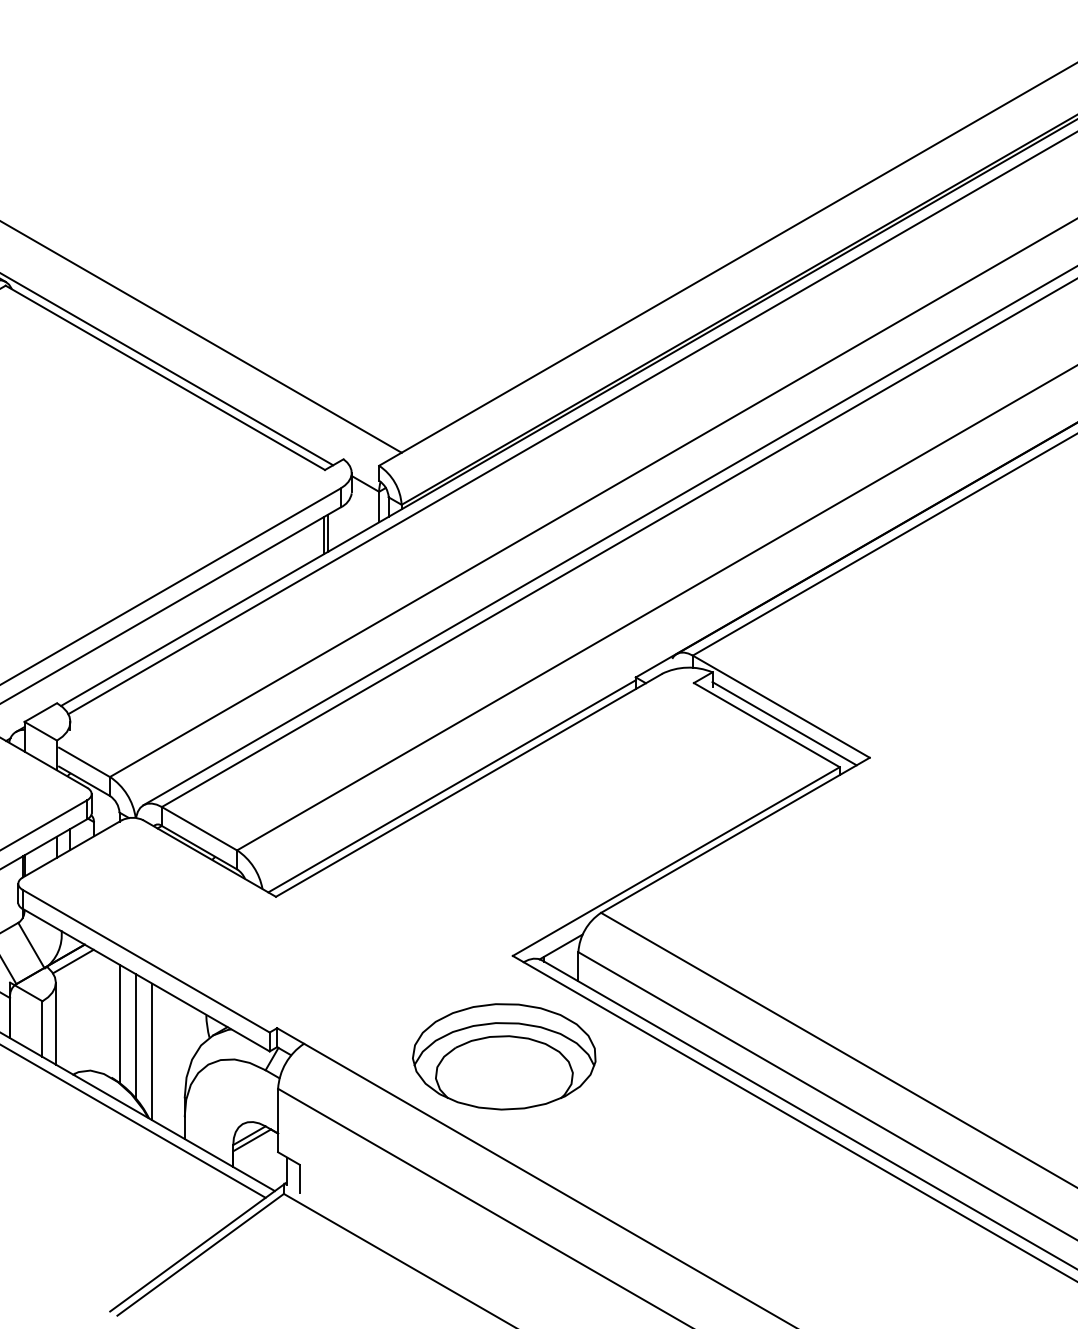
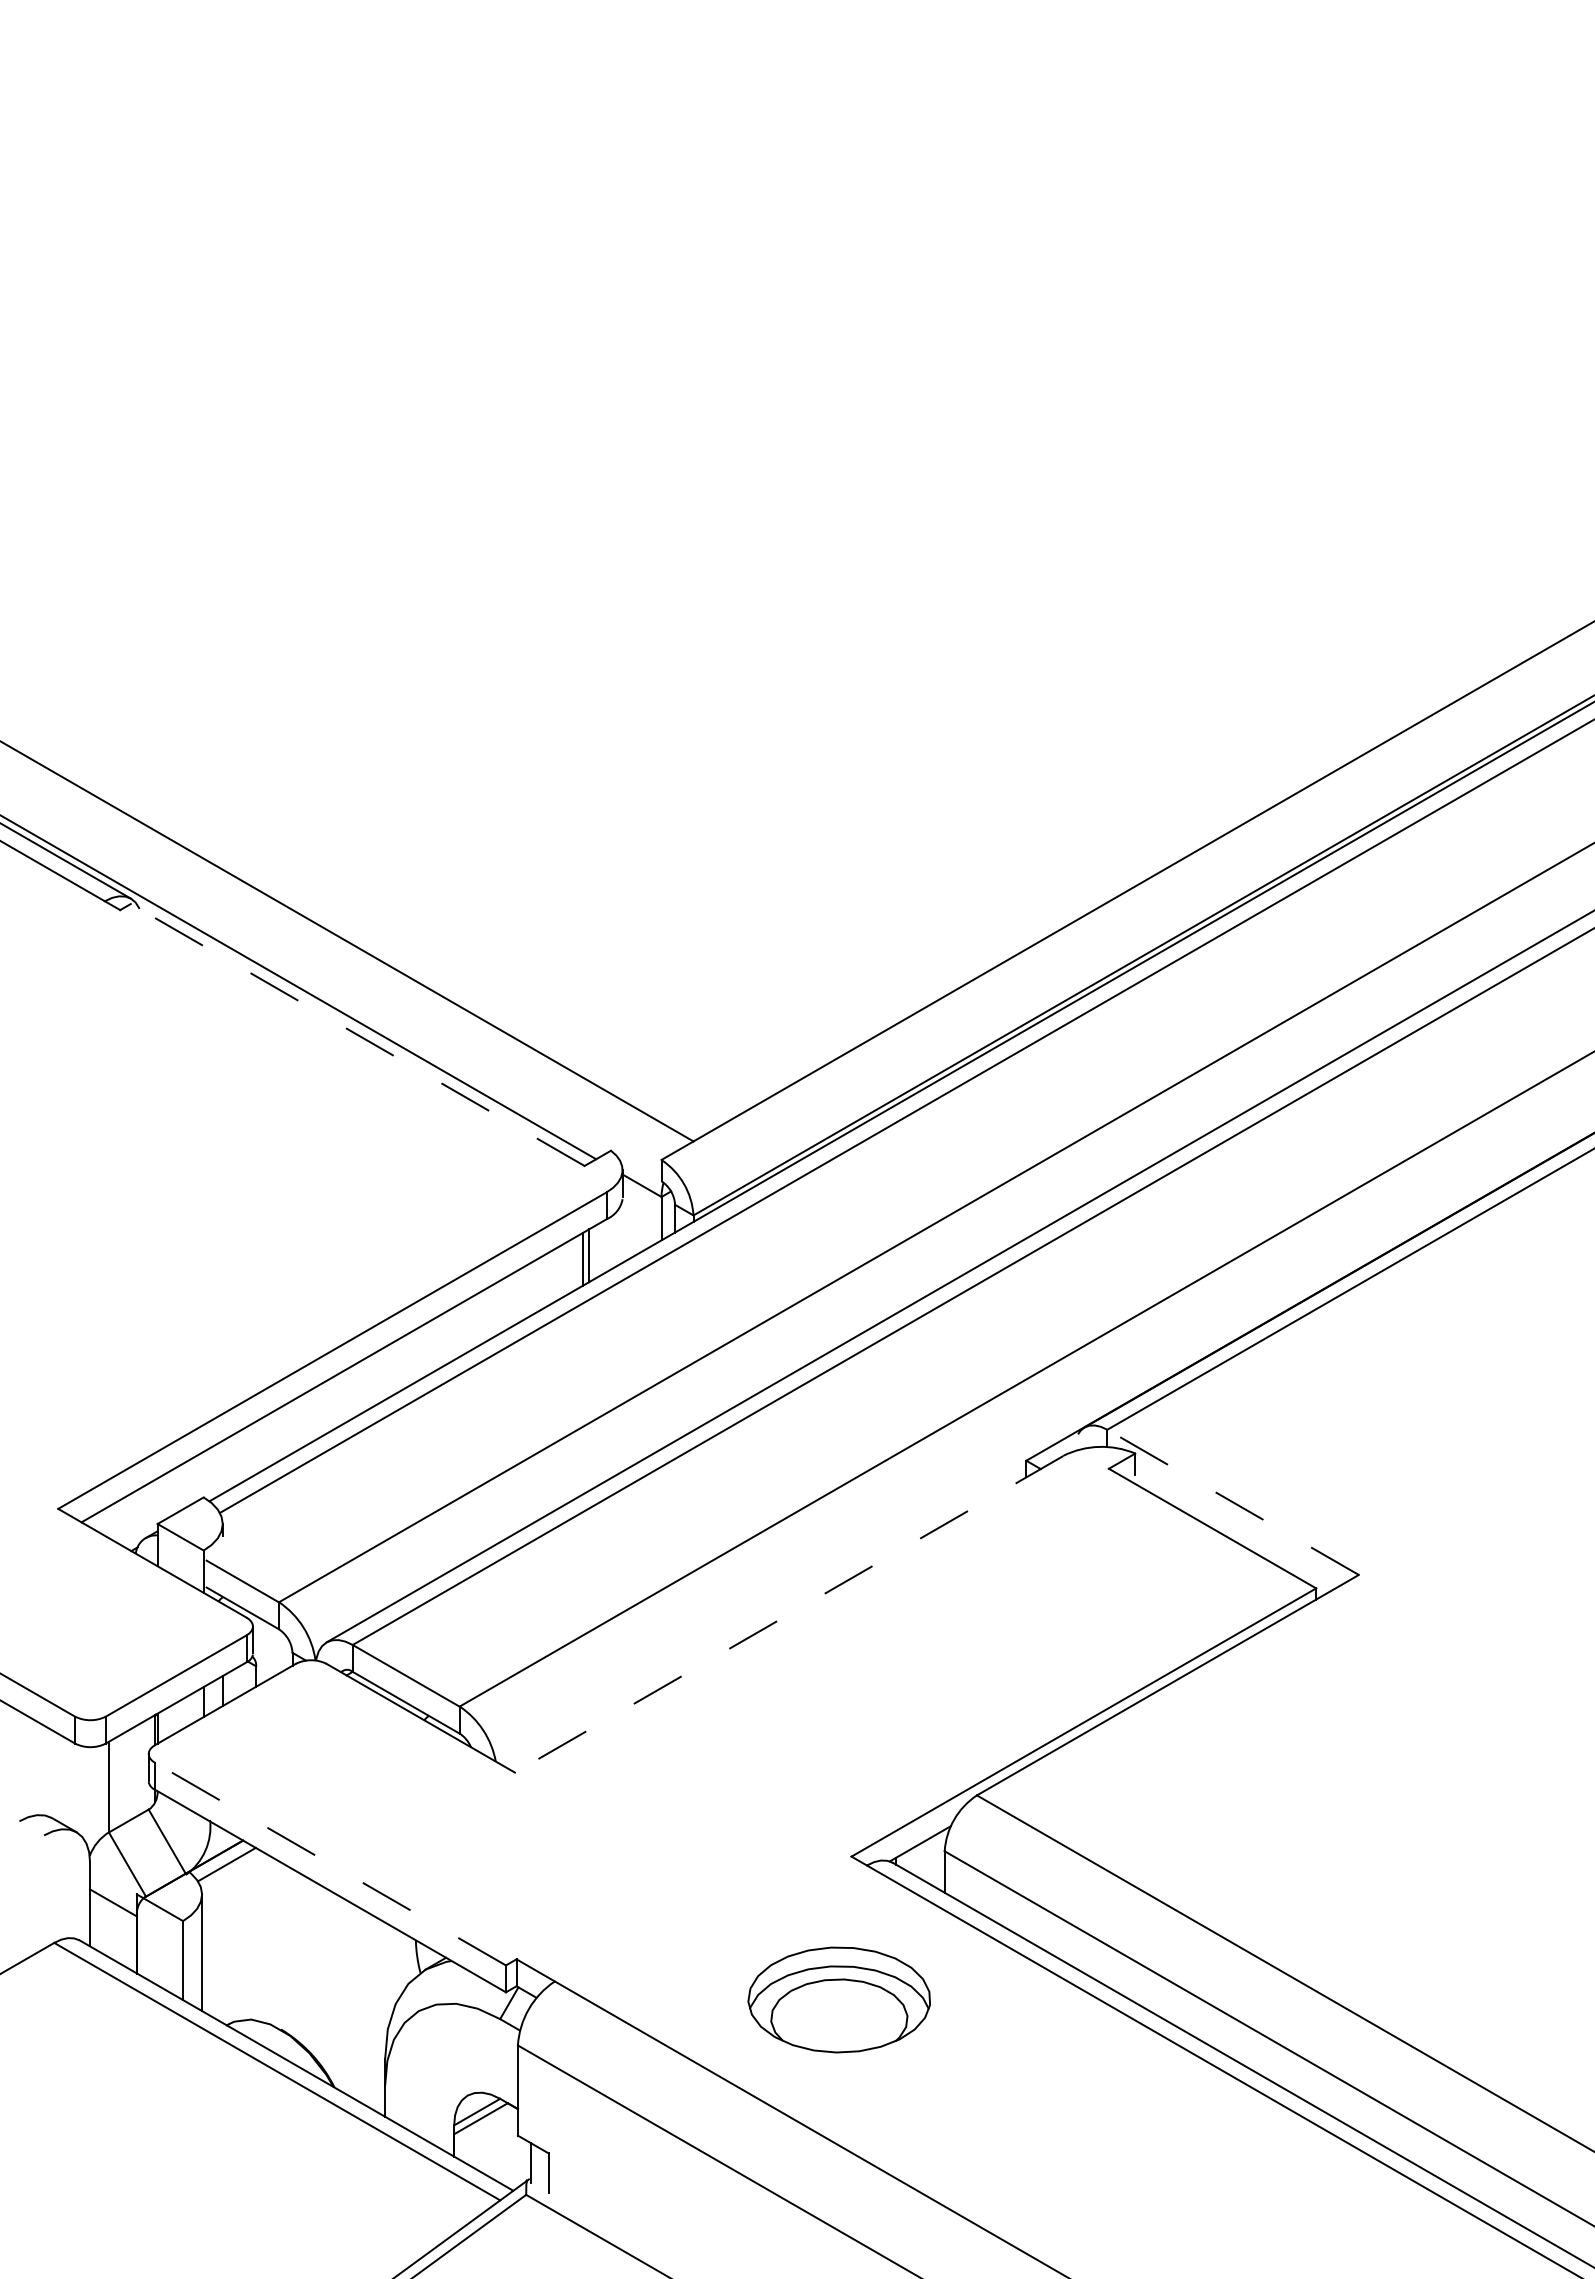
line: (165, 378) -> (357, 1035), solid -> dashed
line: (780, 706) -> (1232, 1502), solid -> dashed
line: (784, 723) -> (1237, 1526), removed
line: (469, 785) -> (789, 1614), solid -> dashed
line: (452, 786) -> (765, 1615), removed
line: (146, 961) -> (330, 1864), solid -> dashed
line: (119, 1024) -> (292, 1953), removed
line: (135, 1036) -> (315, 1970), removed
line: (152, 1052) -> (339, 1993), removed
part: (503, 1056) -> (838, 1999), size x0.7

